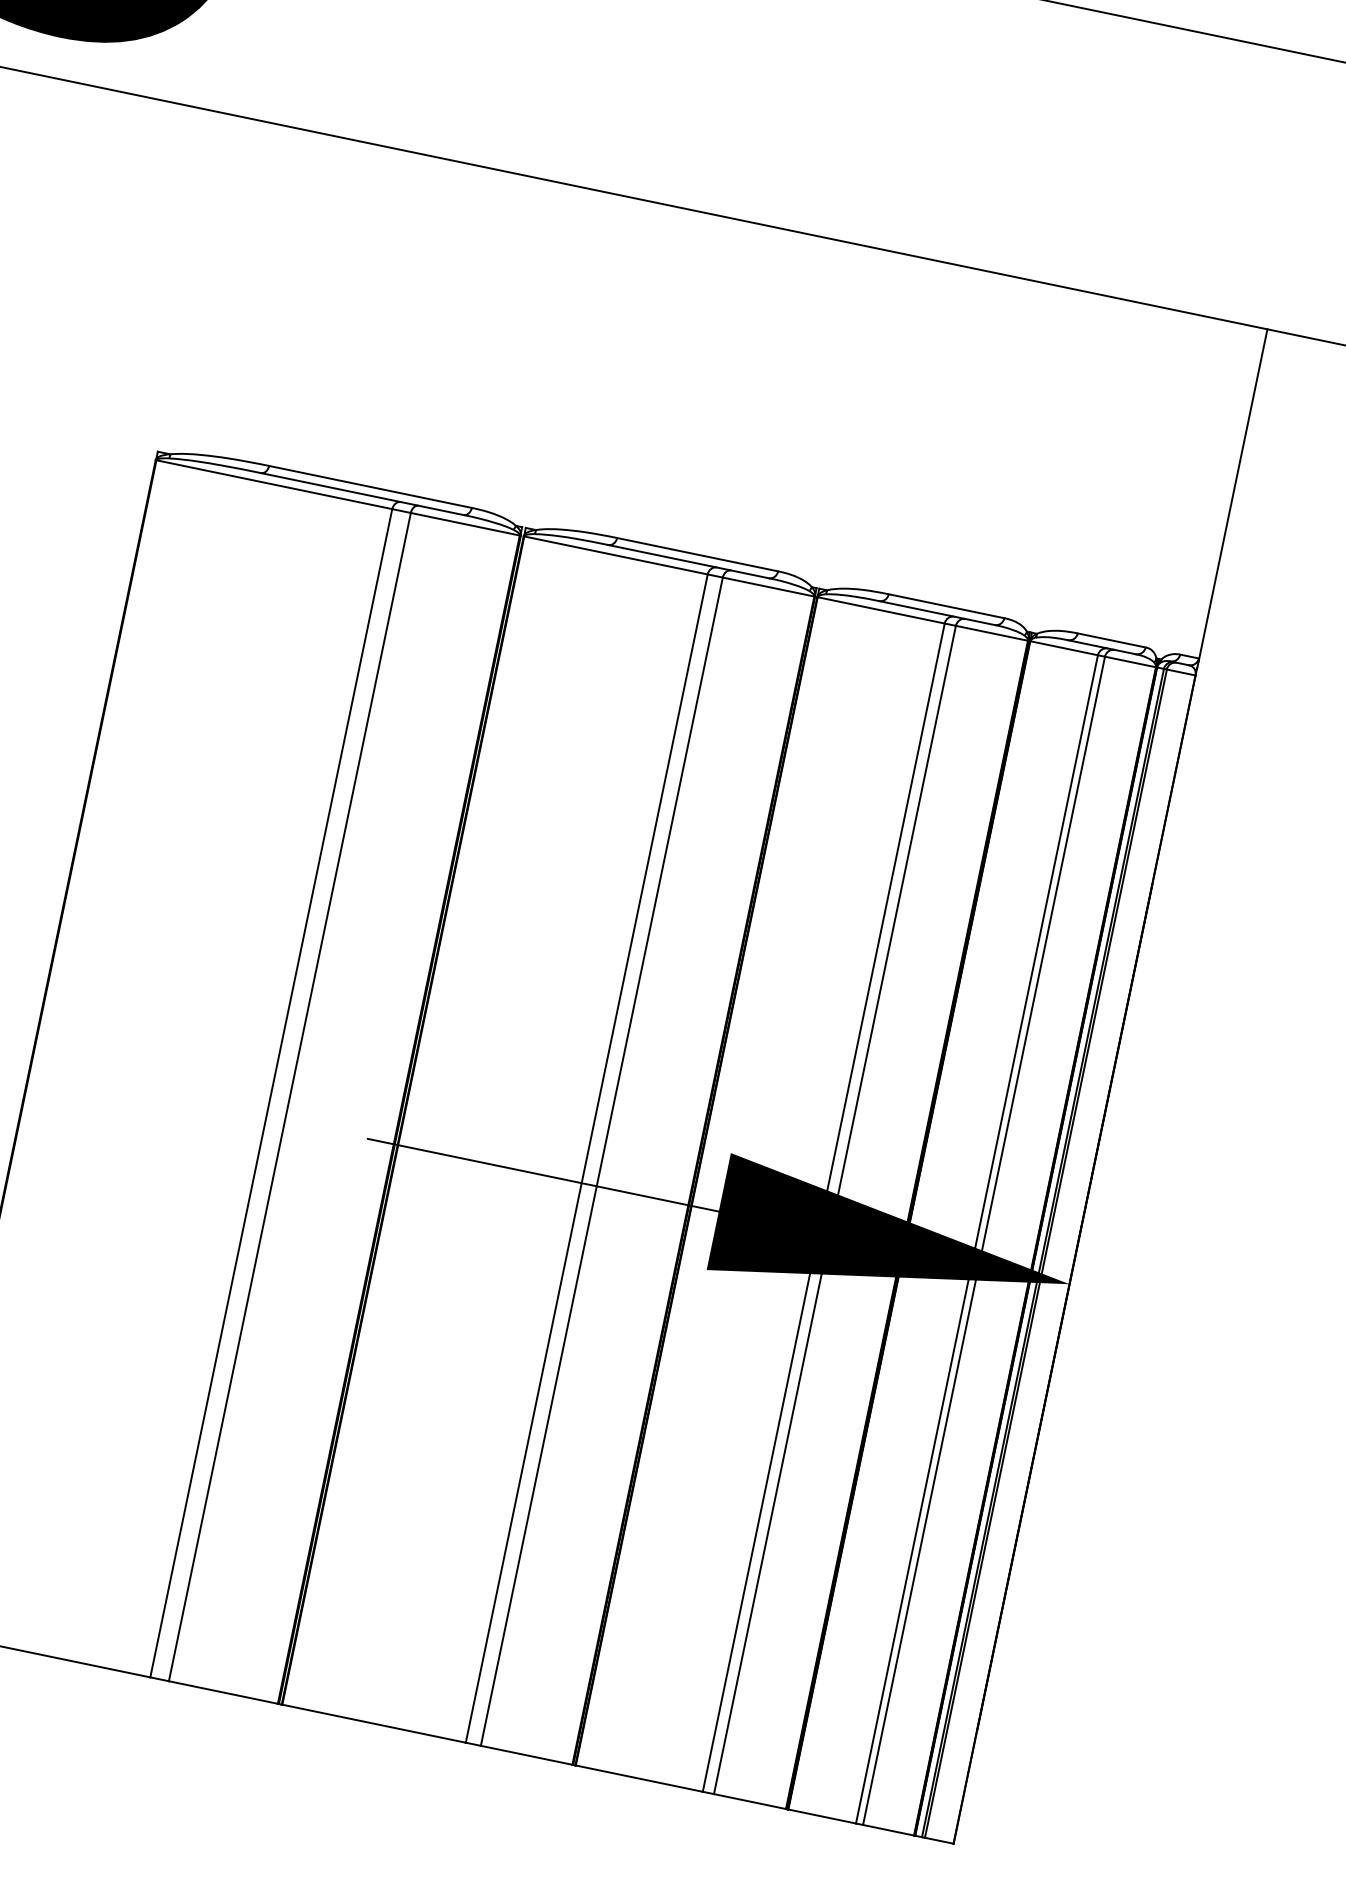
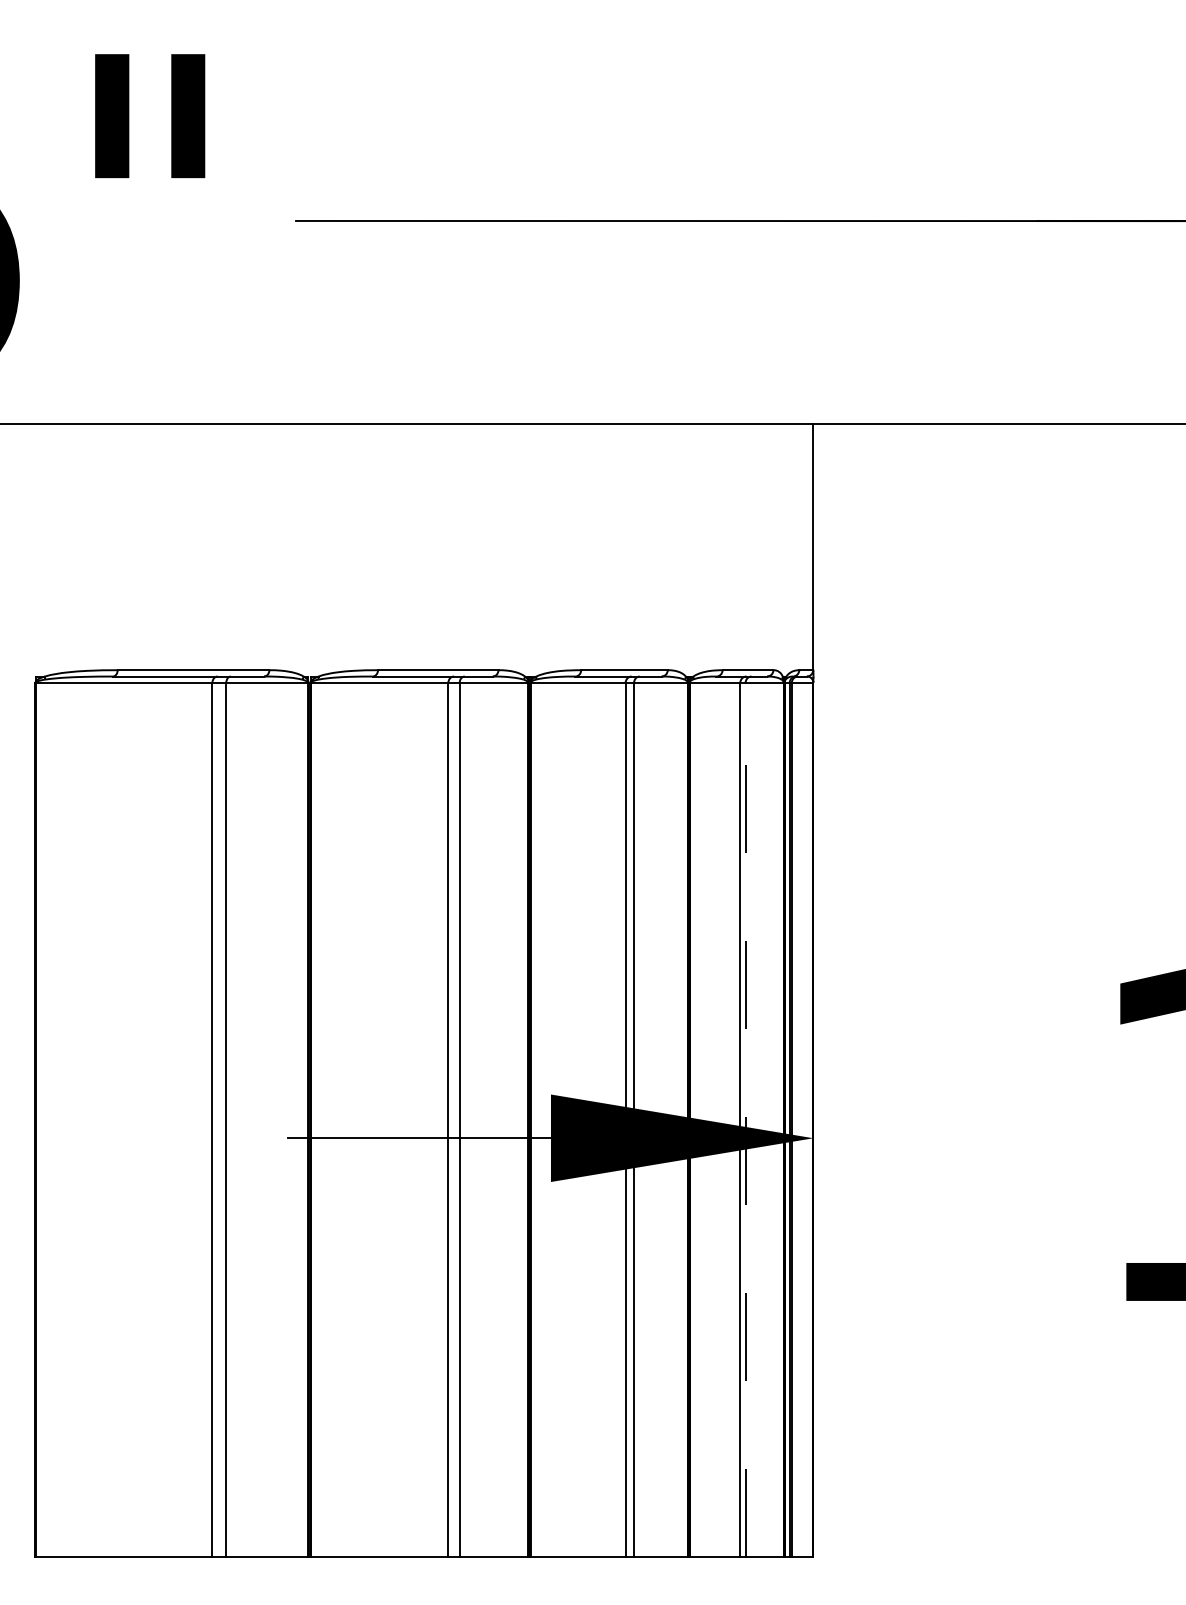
line: (984, 1240) -> (745, 1119), solid -> dashed

